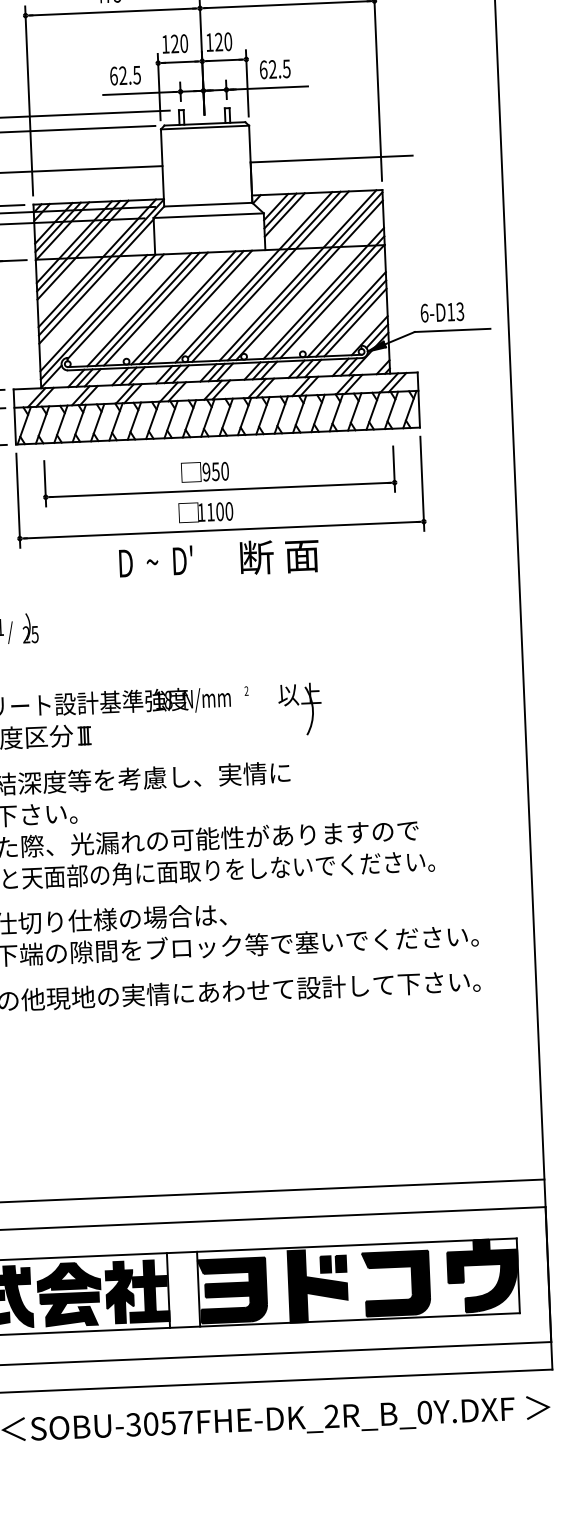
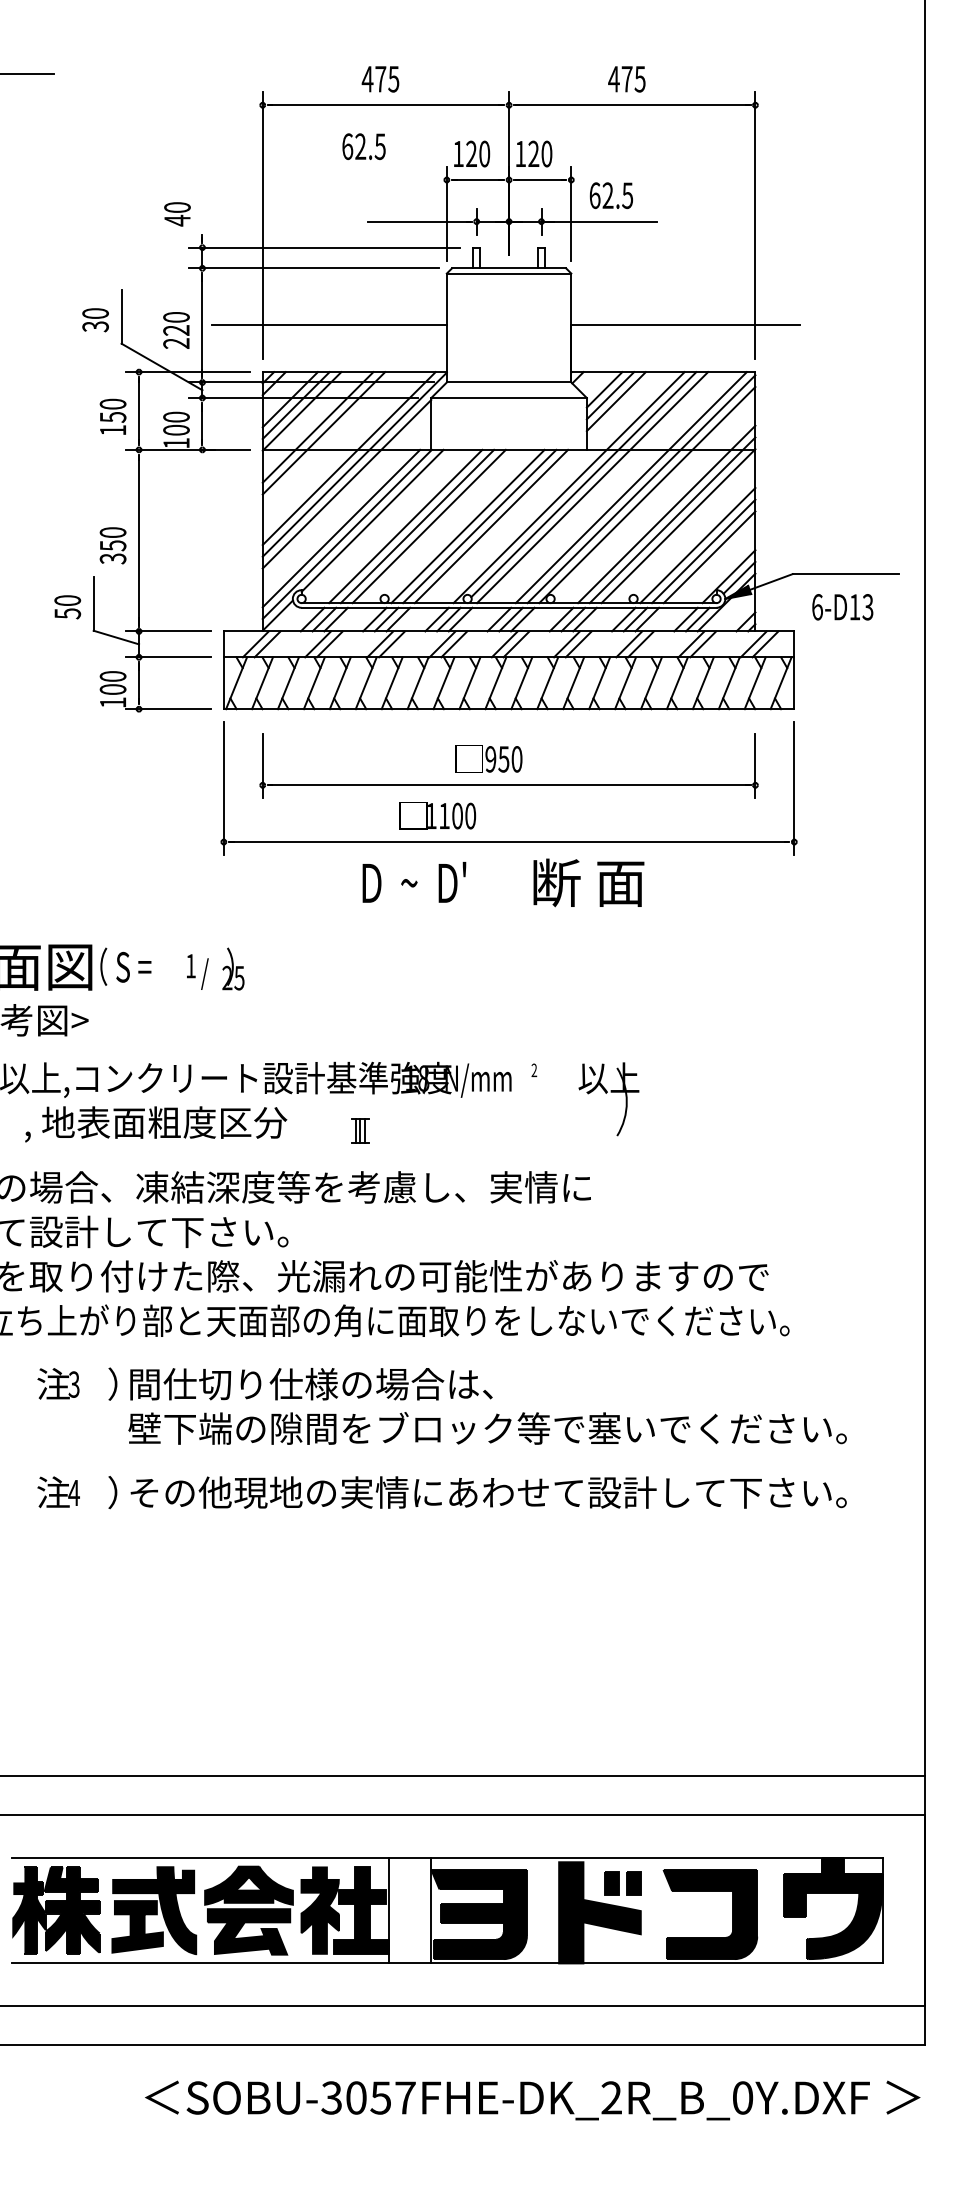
text: (125, 75) -> (363, 146), moved
line: (82, 250) -> (329, 439), removed
text: (442, 312) -> (842, 607), moved
text: (205, 511) -> (437, 815), moved
part: (84, 735) -> (360, 1130), moved

